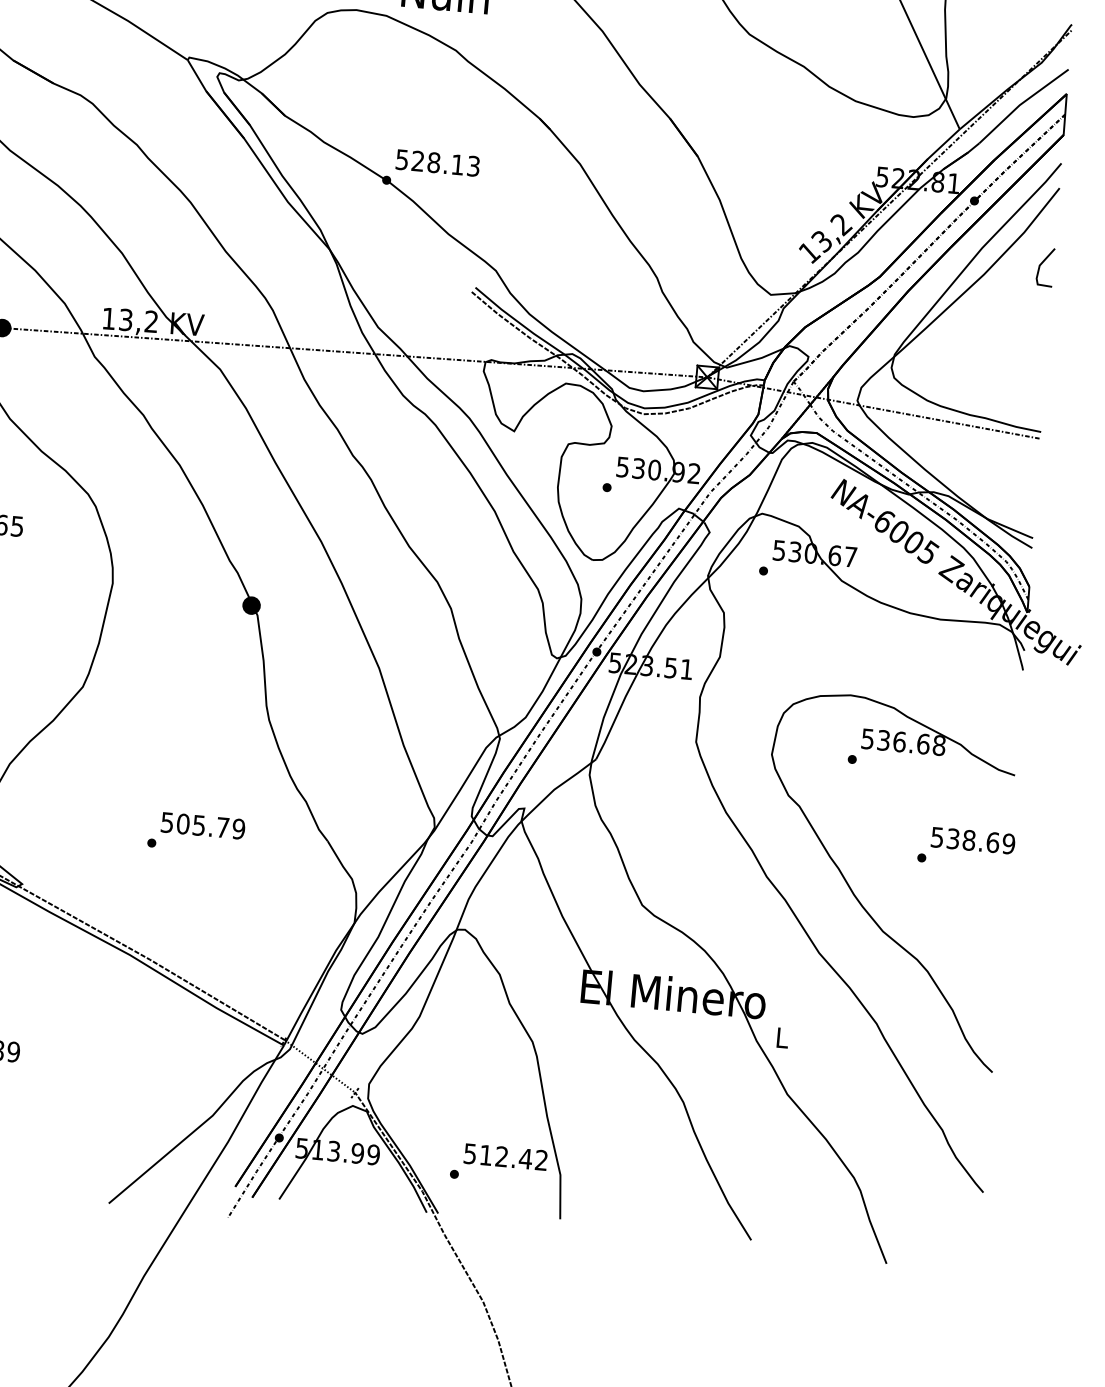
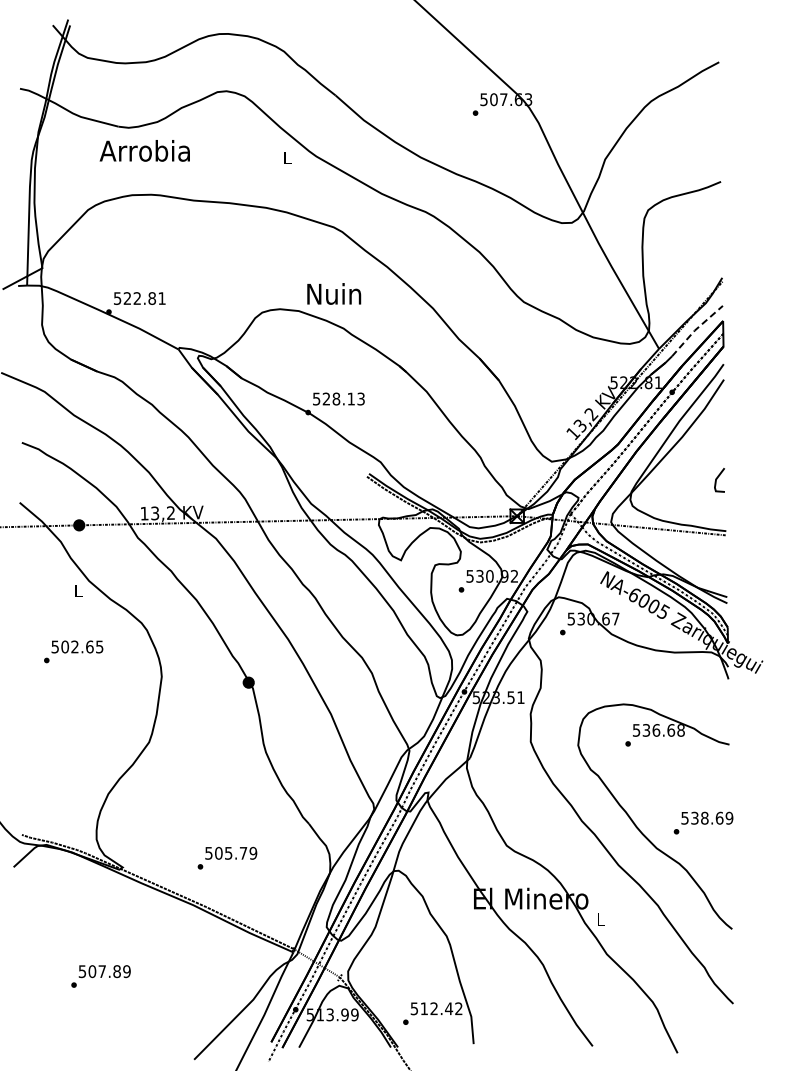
line: (1020, 105) -> (695, 330), solid -> dashed
line: (1042, 265) -> (717, 479), moved
text: (196, 832) -> (227, 857), moved
text: (966, 846) -> (703, 822), moved

